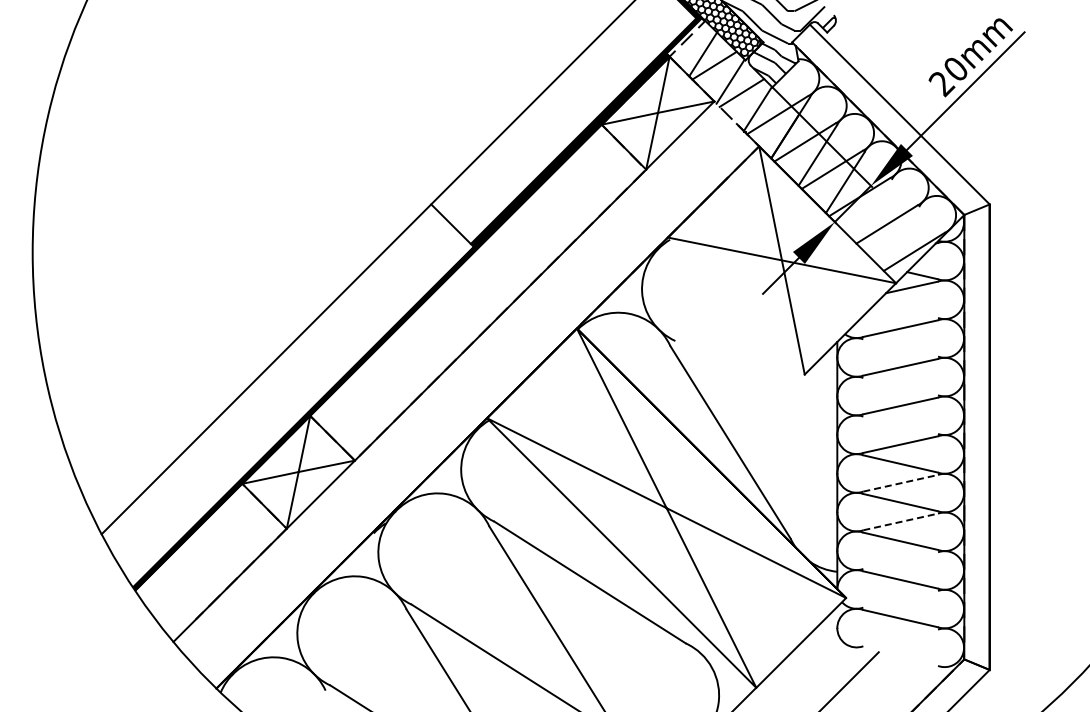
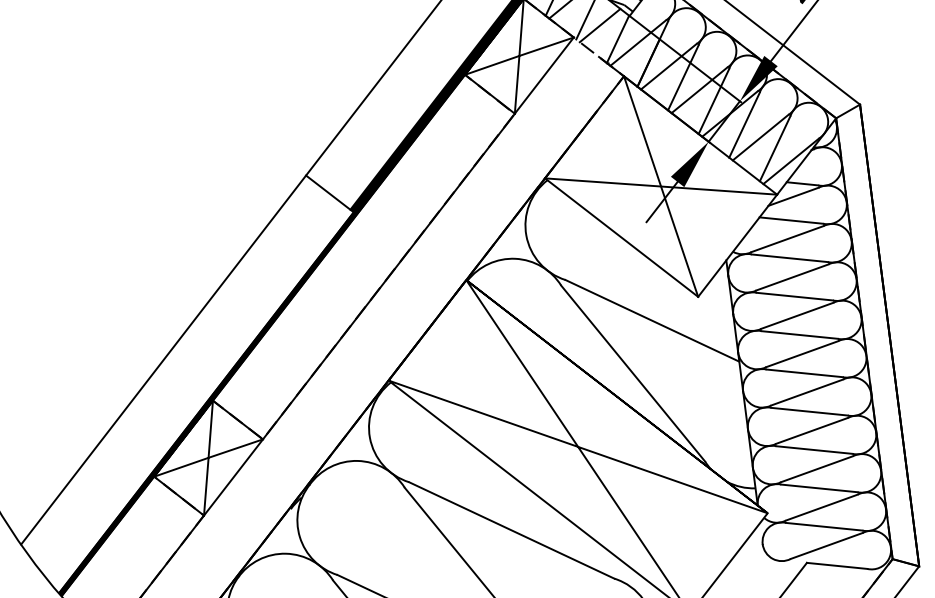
line: (872, 209) -> (744, 124), added
line: (899, 237) -> (774, 148), added
line: (735, 305) -> (620, 237), added
line: (906, 310) -> (790, 220), added
line: (900, 347) -> (789, 257), added
line: (900, 386) -> (794, 296), added
line: (756, 392) -> (652, 320), added
line: (900, 424) -> (799, 334), added
line: (901, 483) -> (807, 392), dashed -> solid
line: (901, 521) -> (812, 430), dashed -> solid
line: (900, 560) -> (816, 469), added
line: (900, 599) -> (821, 507), added
line: (900, 637) -> (826, 545), added
line: (908, 658) -> (837, 565), added

